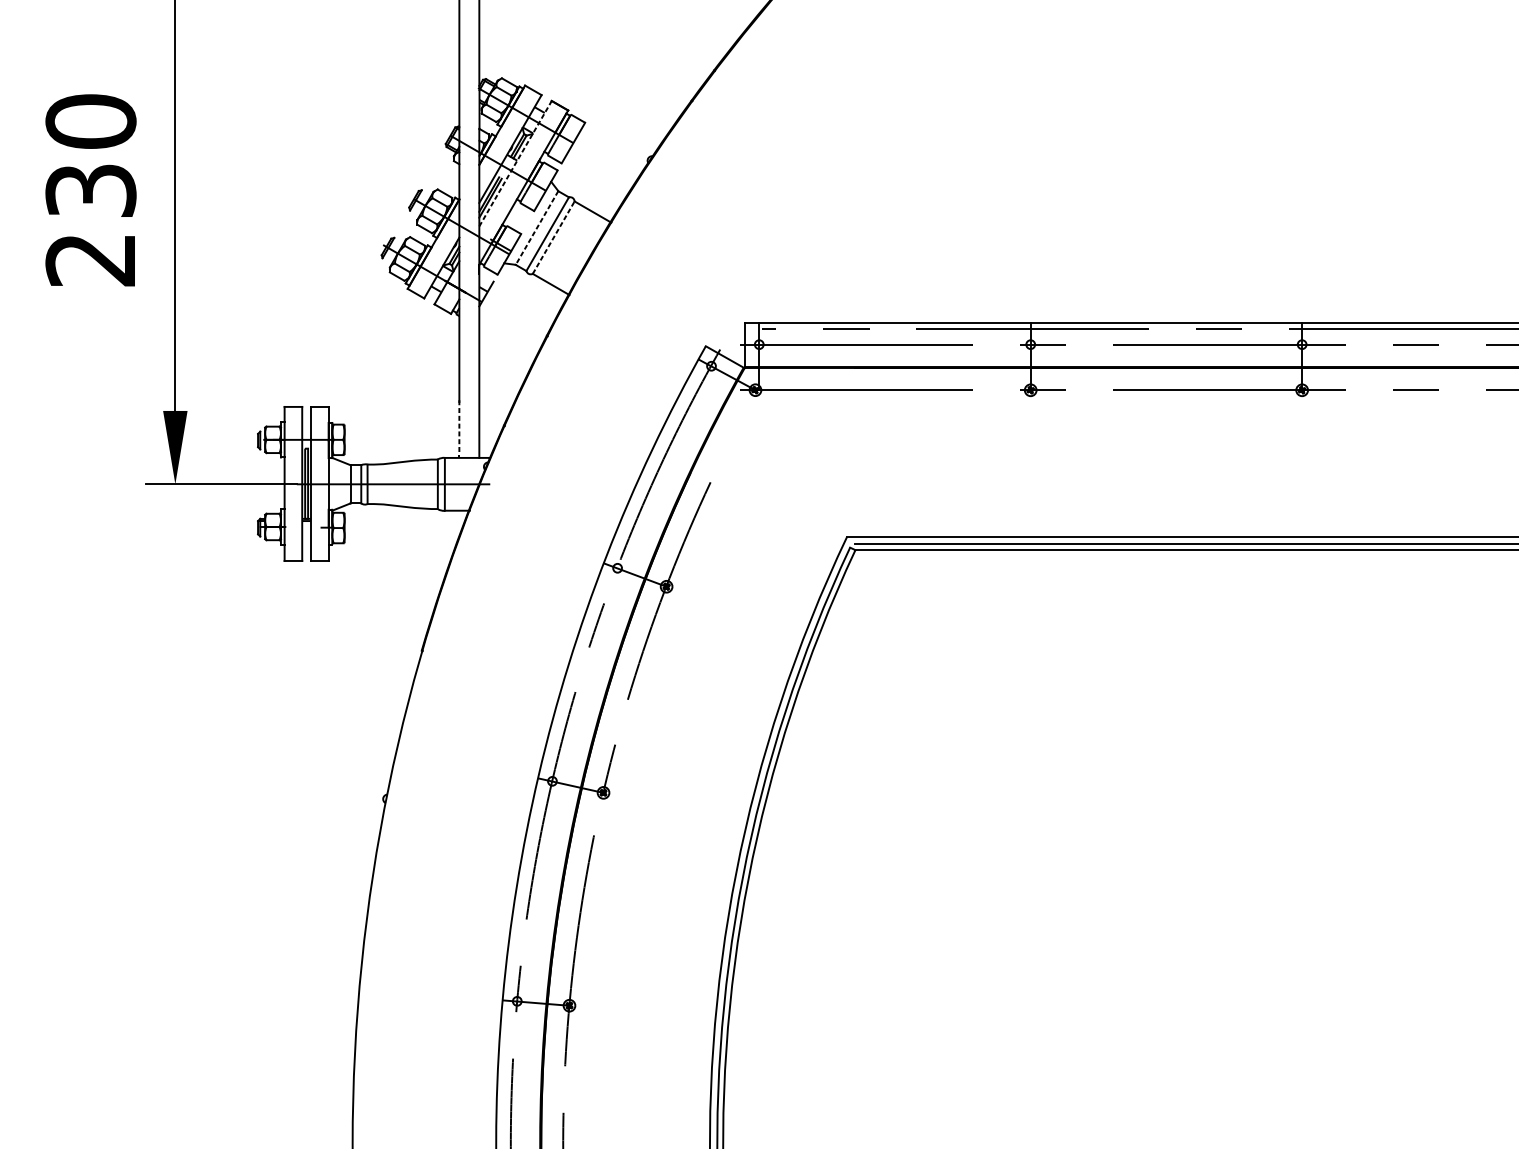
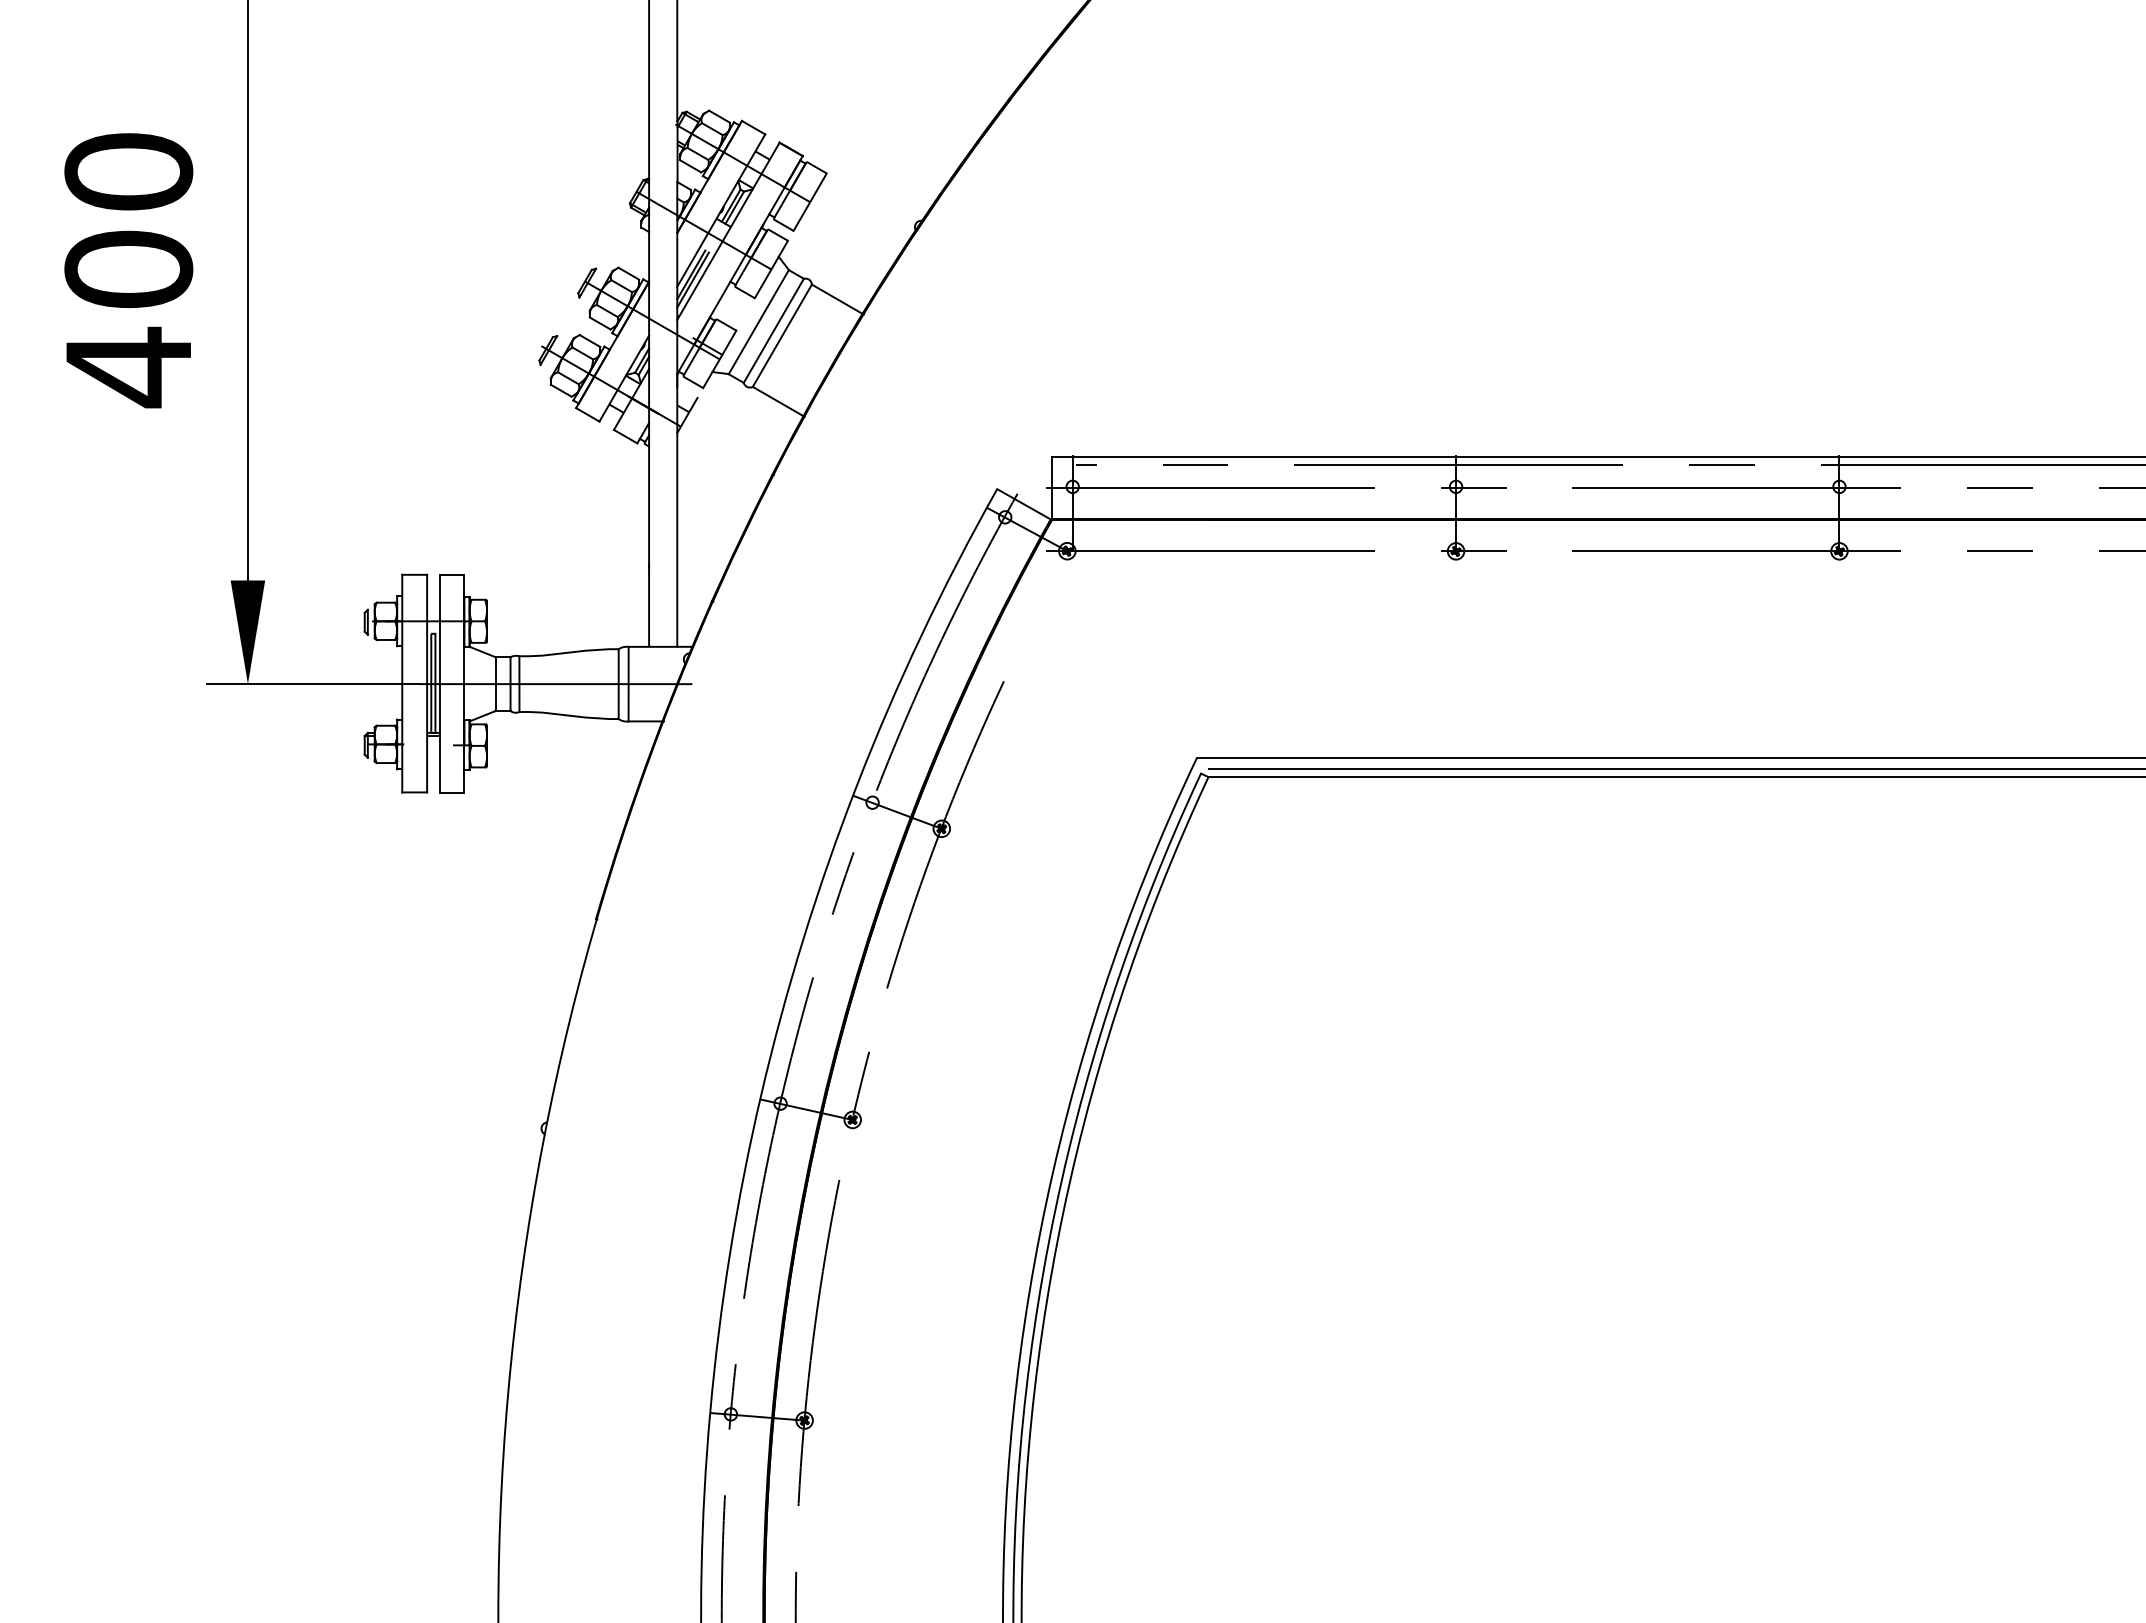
line: (515, 163) -> (728, 230), dashed -> solid
text: (90, 226) -> (128, 319), 230 -> 400
line: (536, 228) -> (758, 322), dashed -> solid
line: (553, 237) -> (782, 335), dashed -> solid
line: (459, 429) -> (649, 606), dashed -> solid

